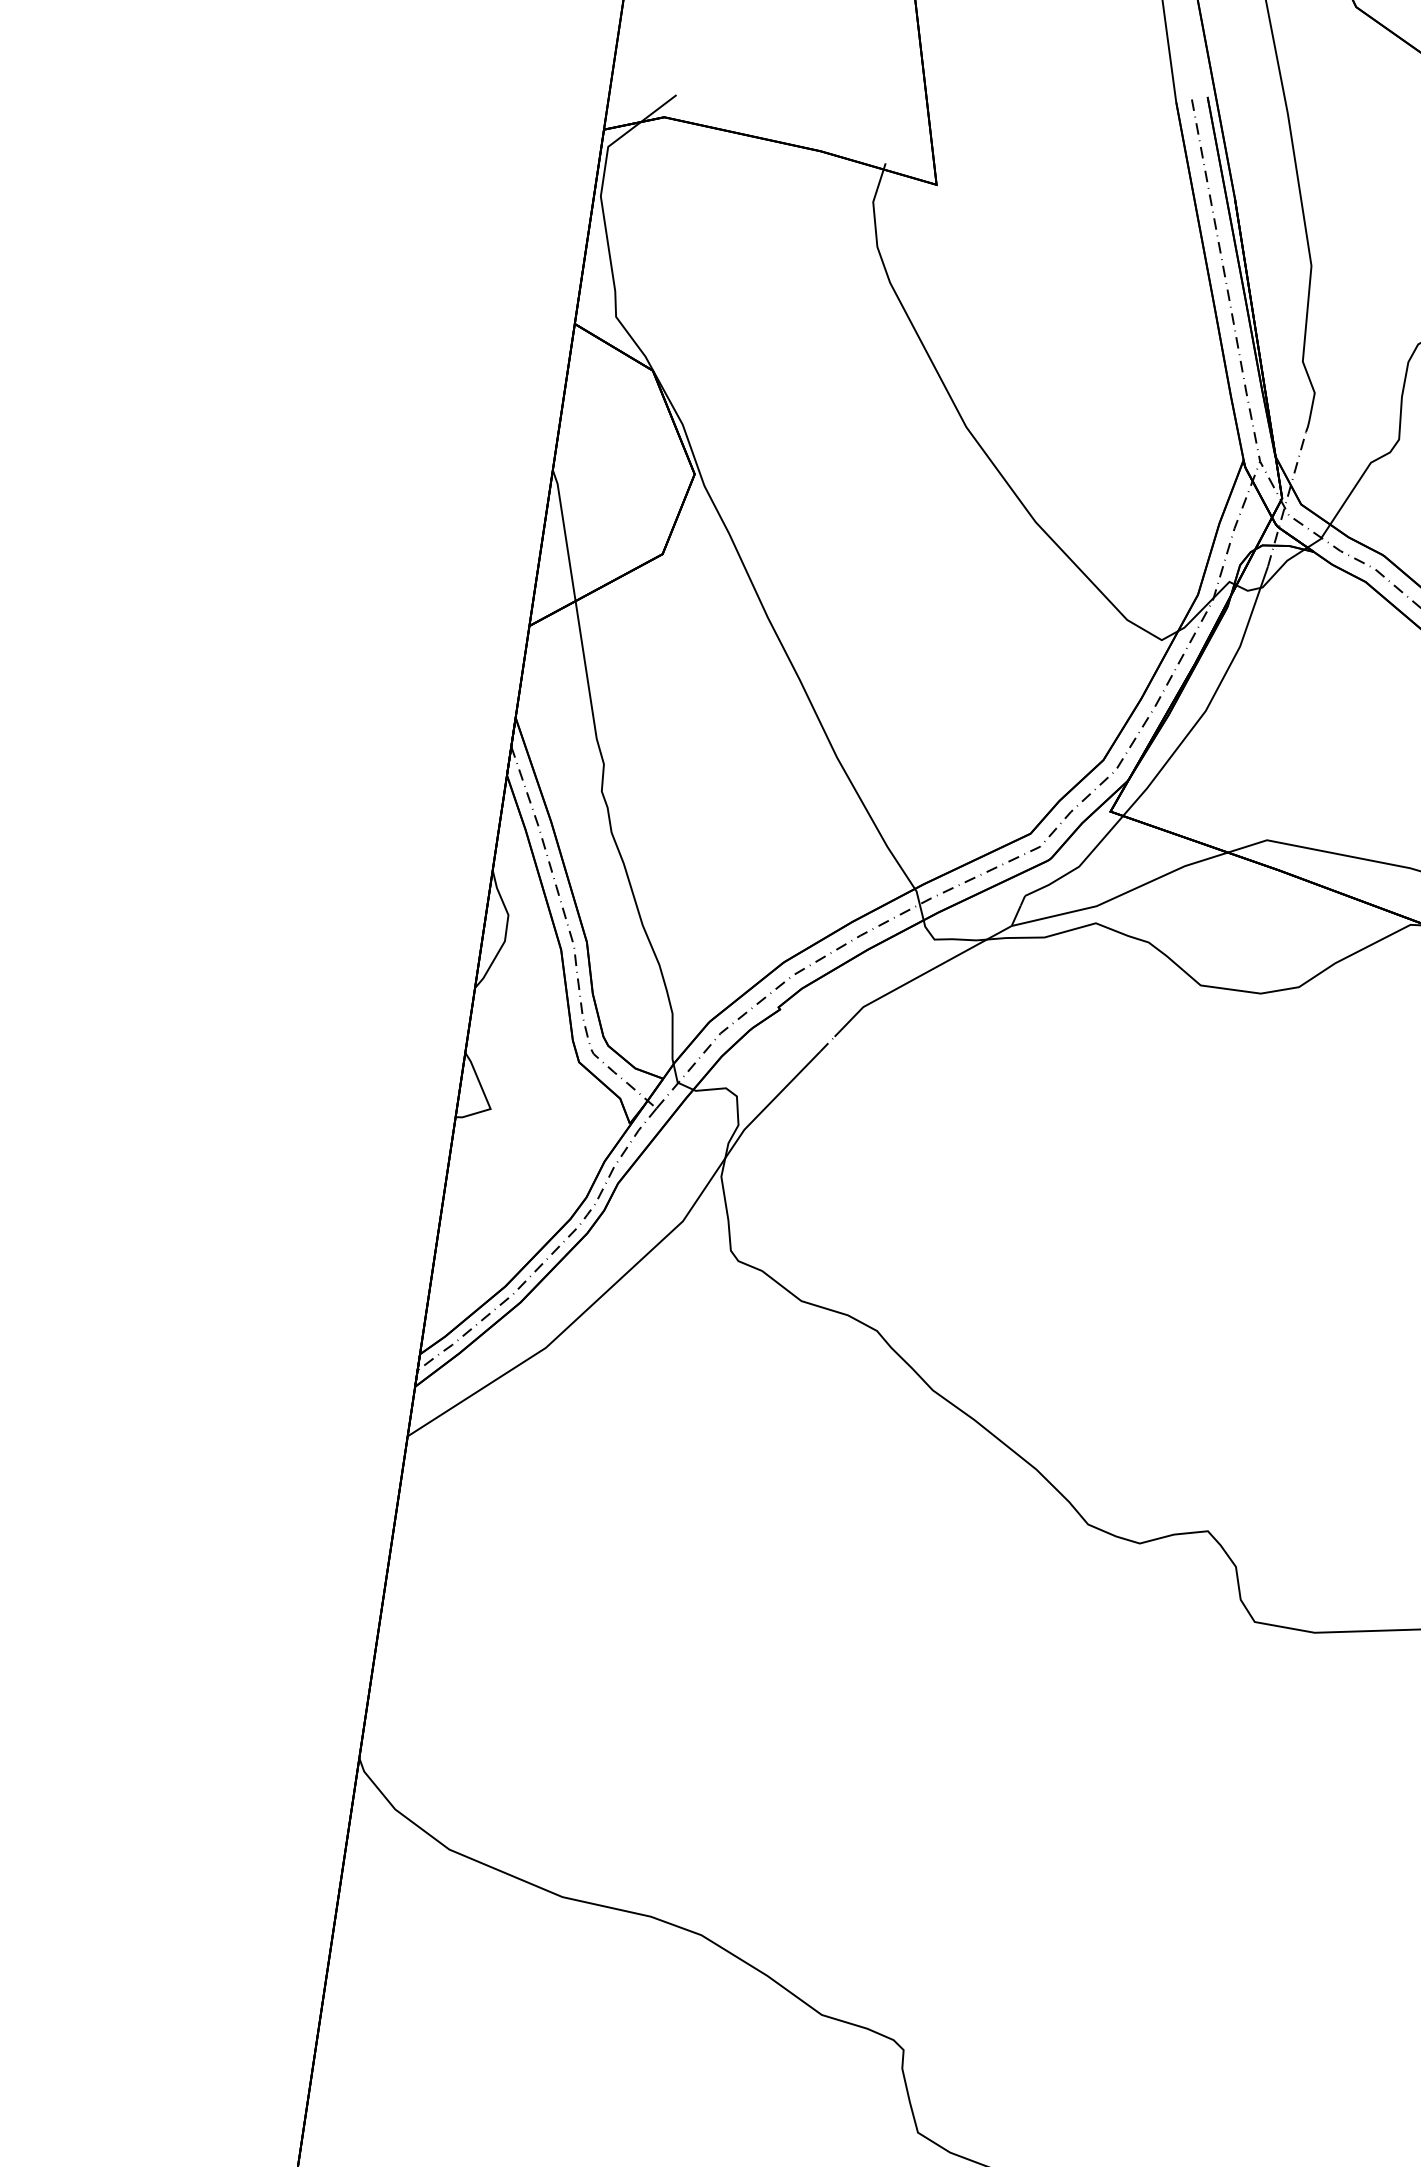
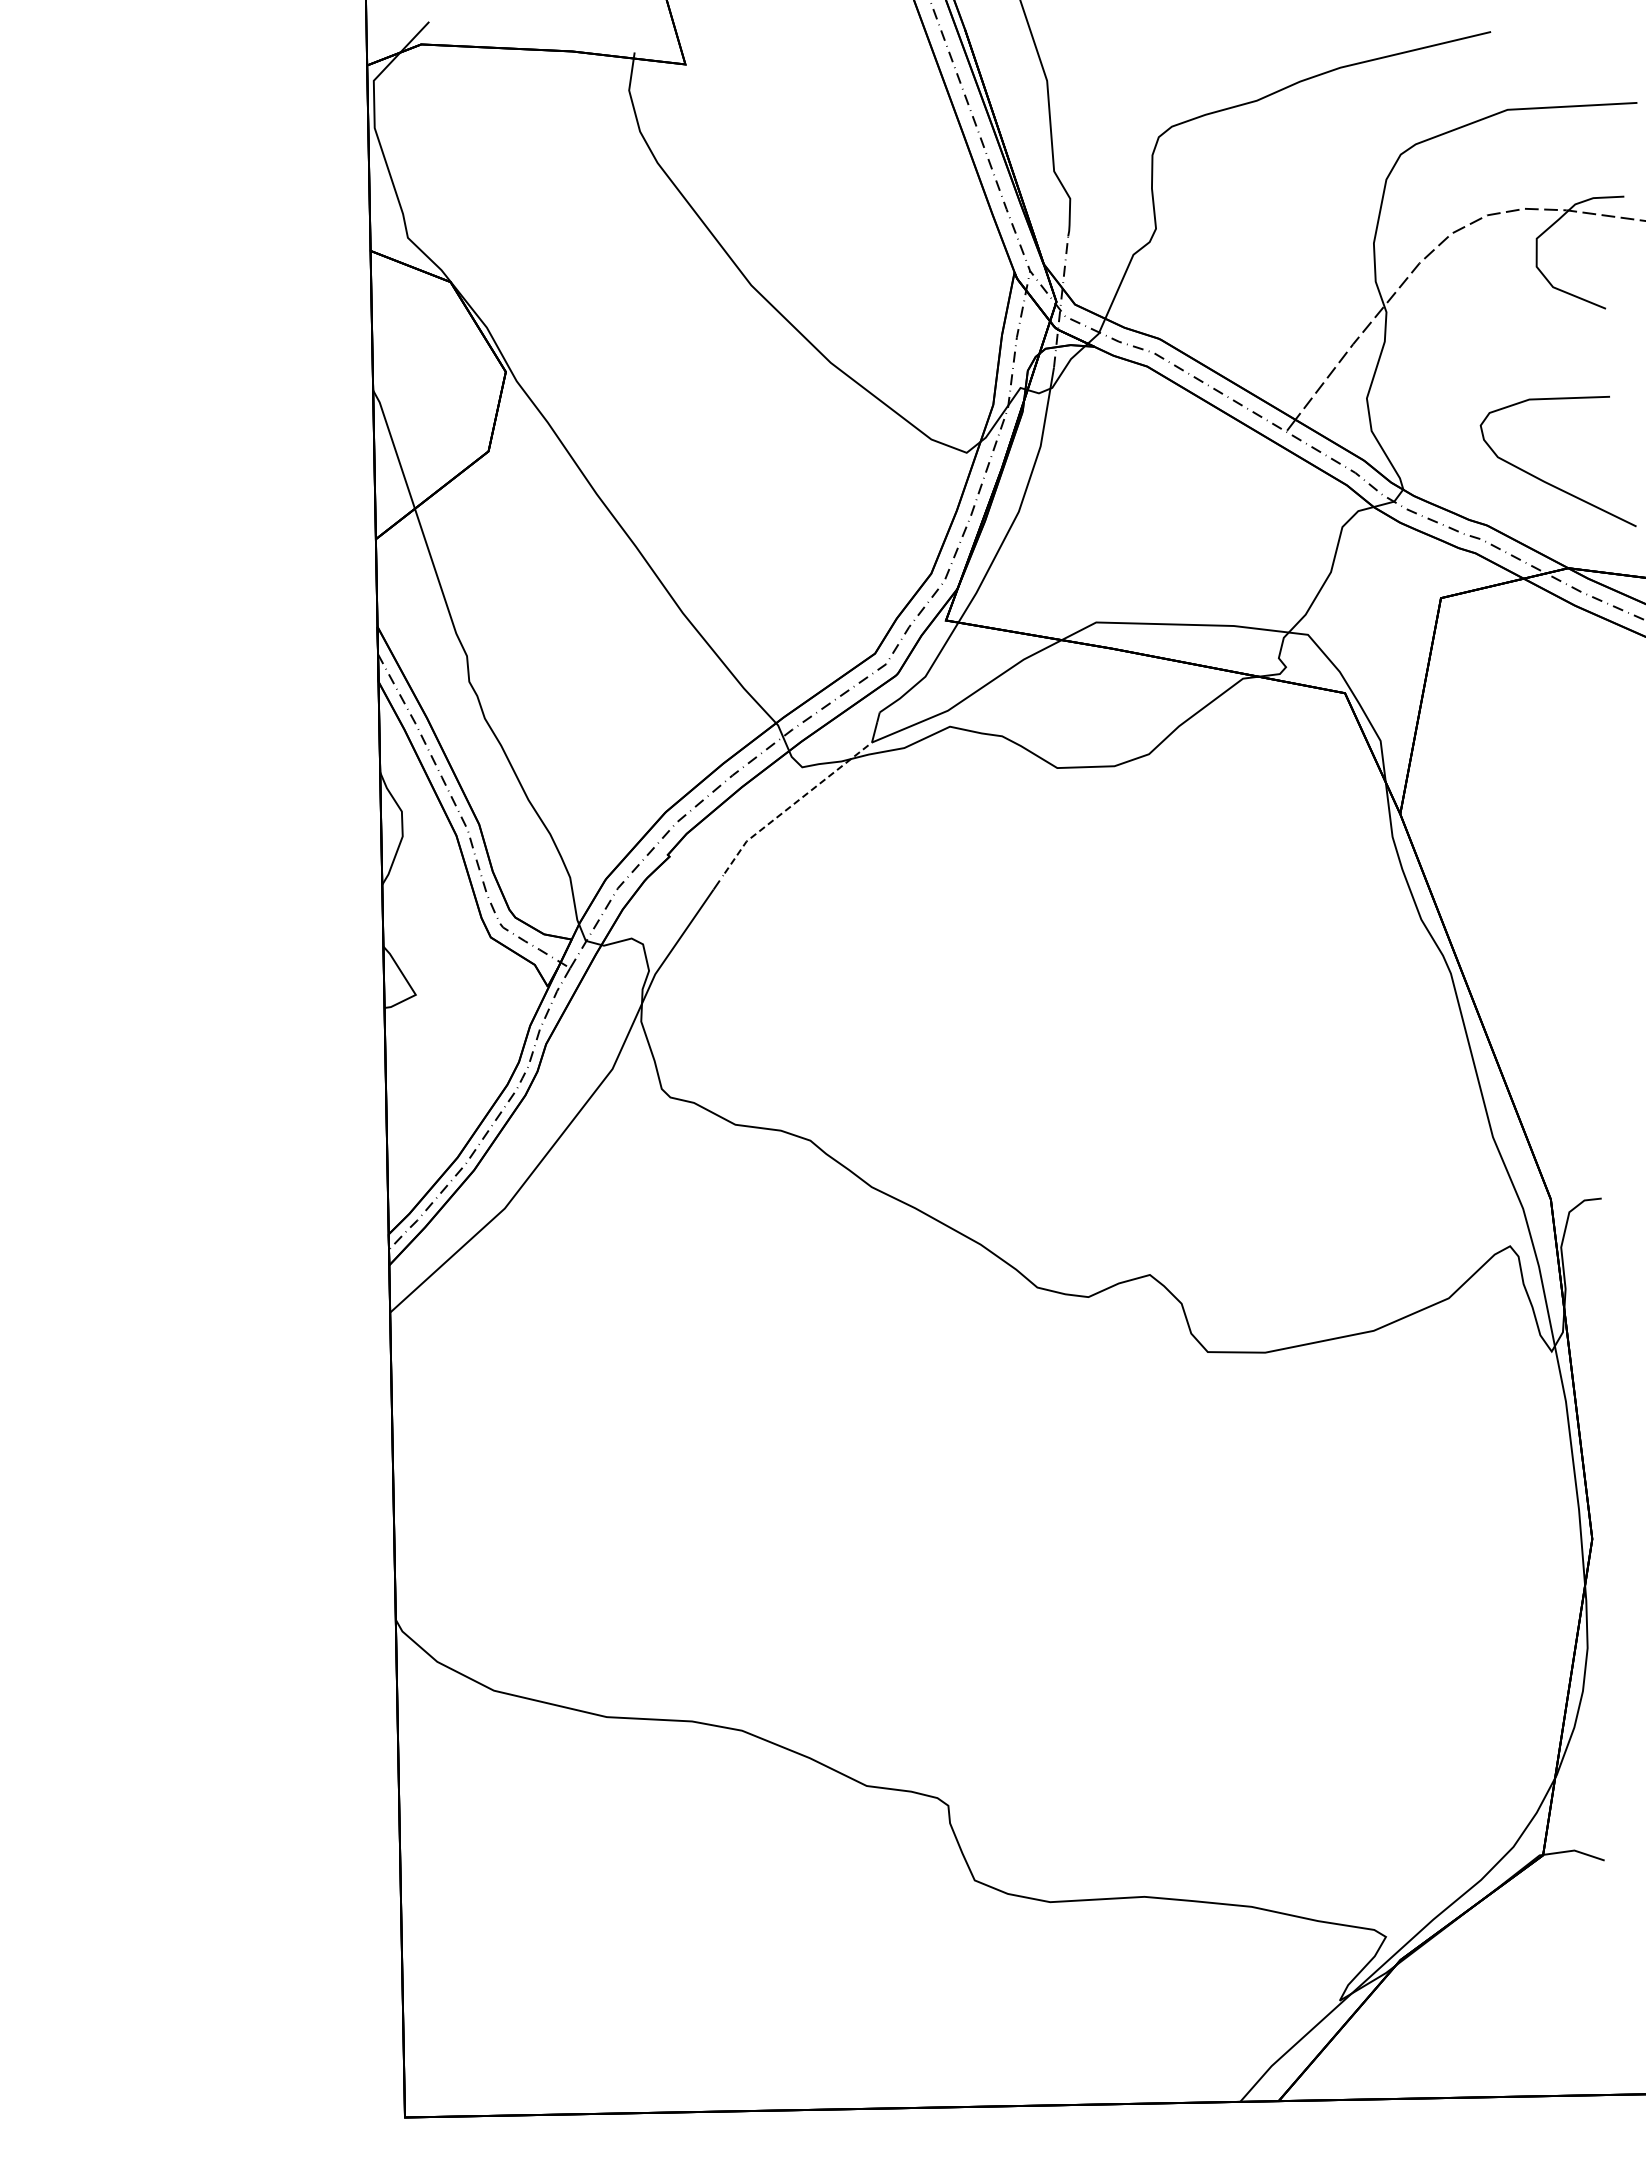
line: (918, 976) -> (793, 804), solid -> dashed

